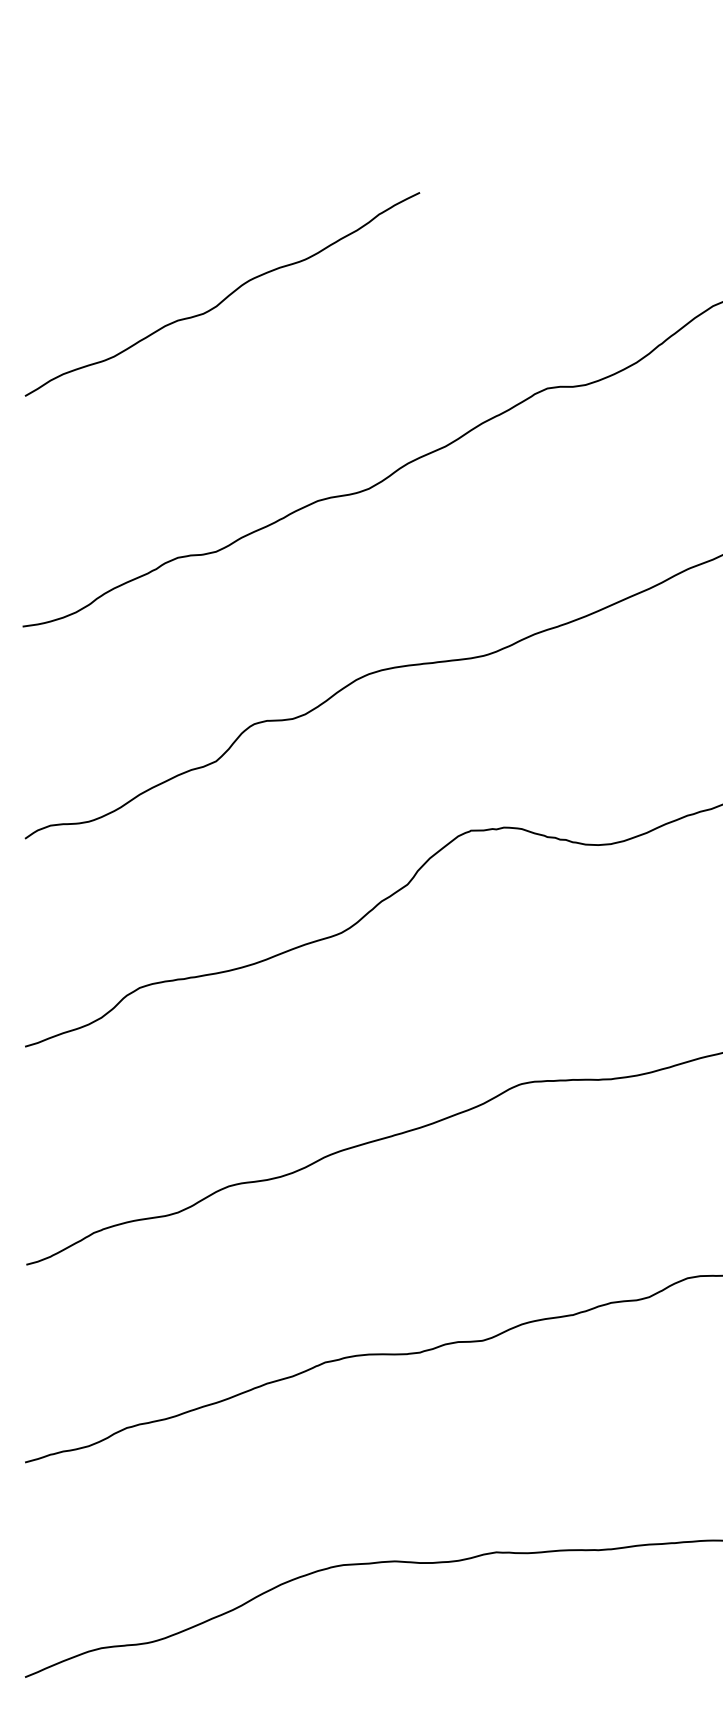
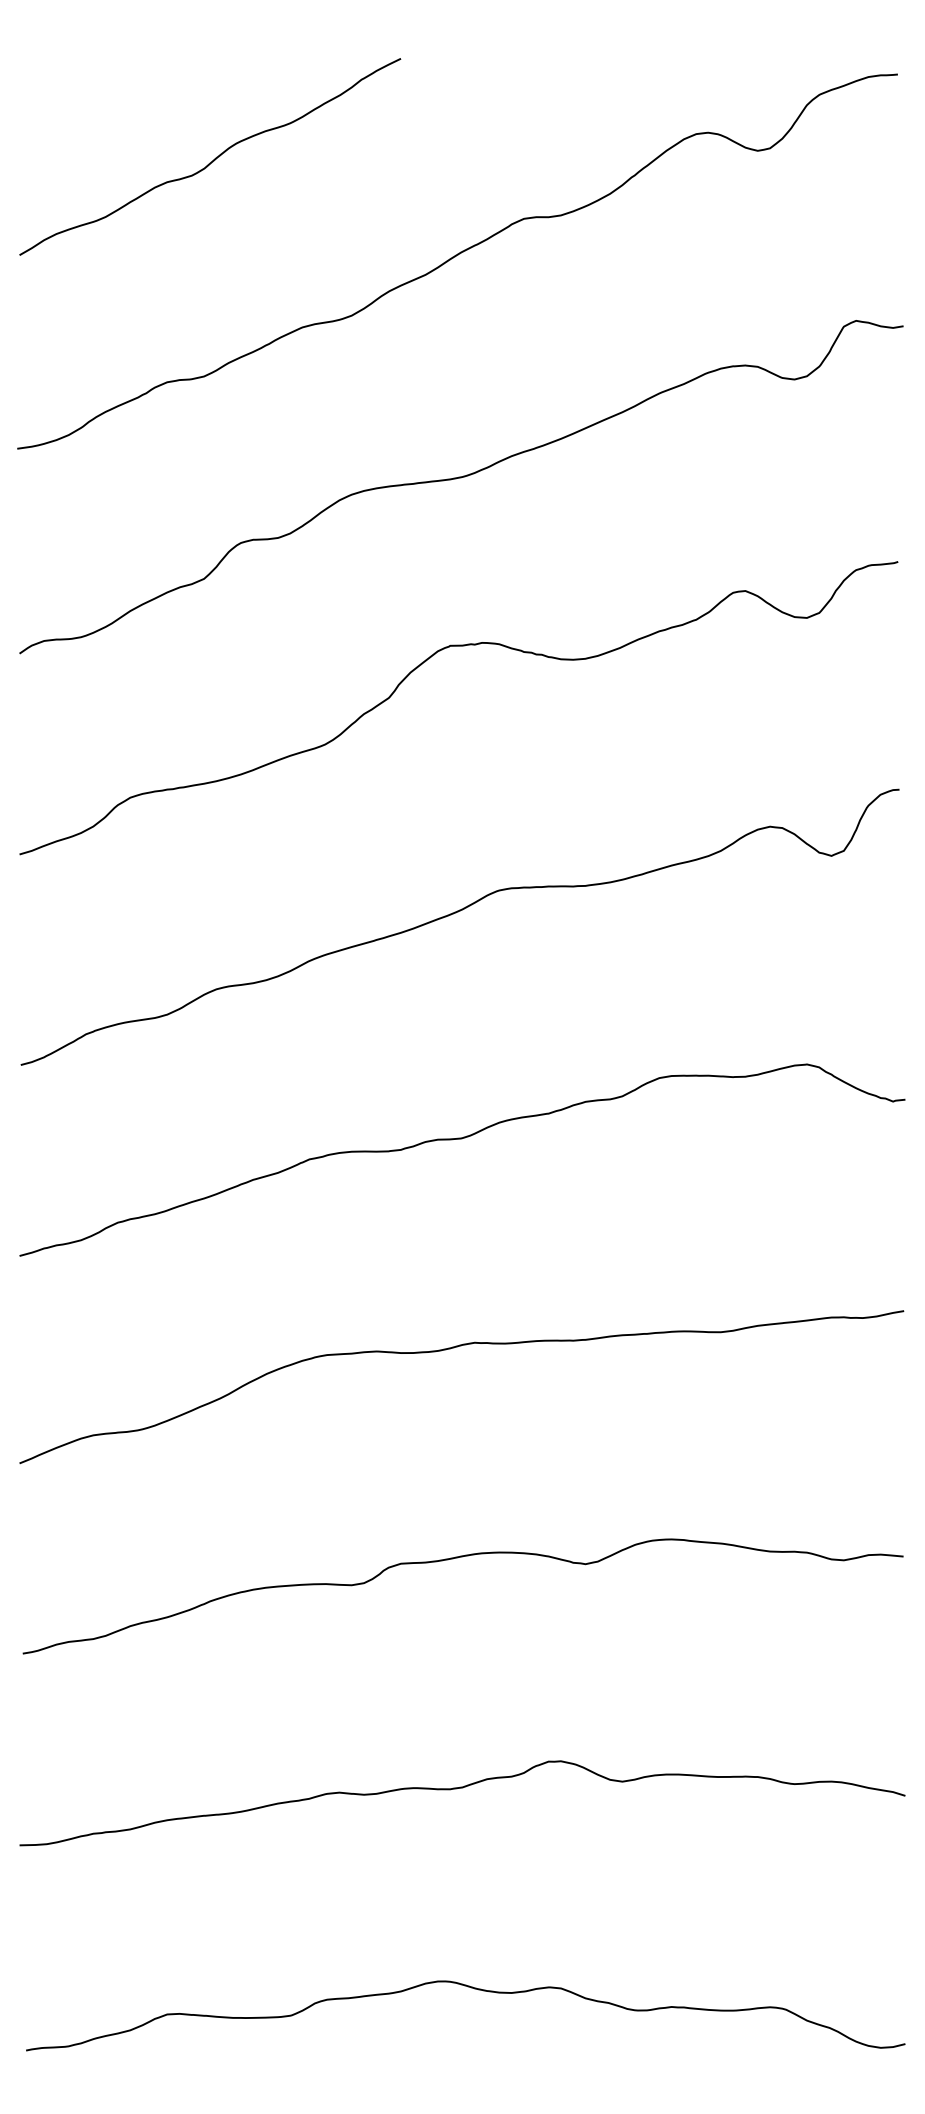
curve: (225, 297) -> (213, 159), moved

